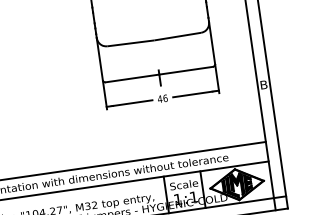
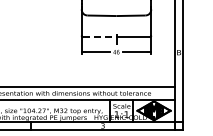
line: (131, 79) -> (99, 37), solid -> dashed

